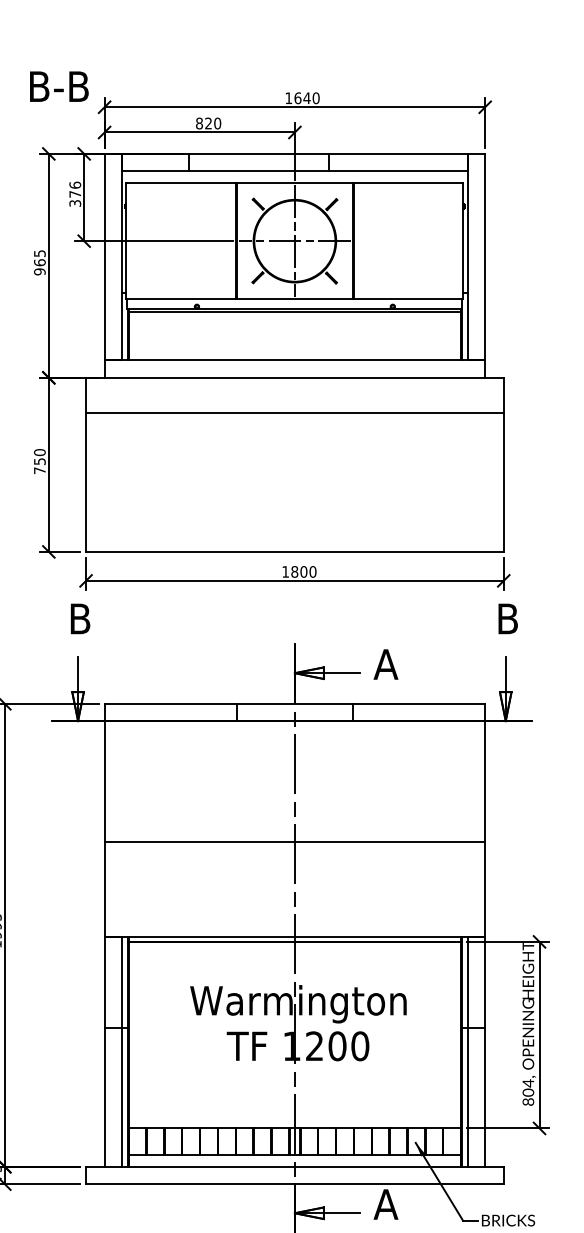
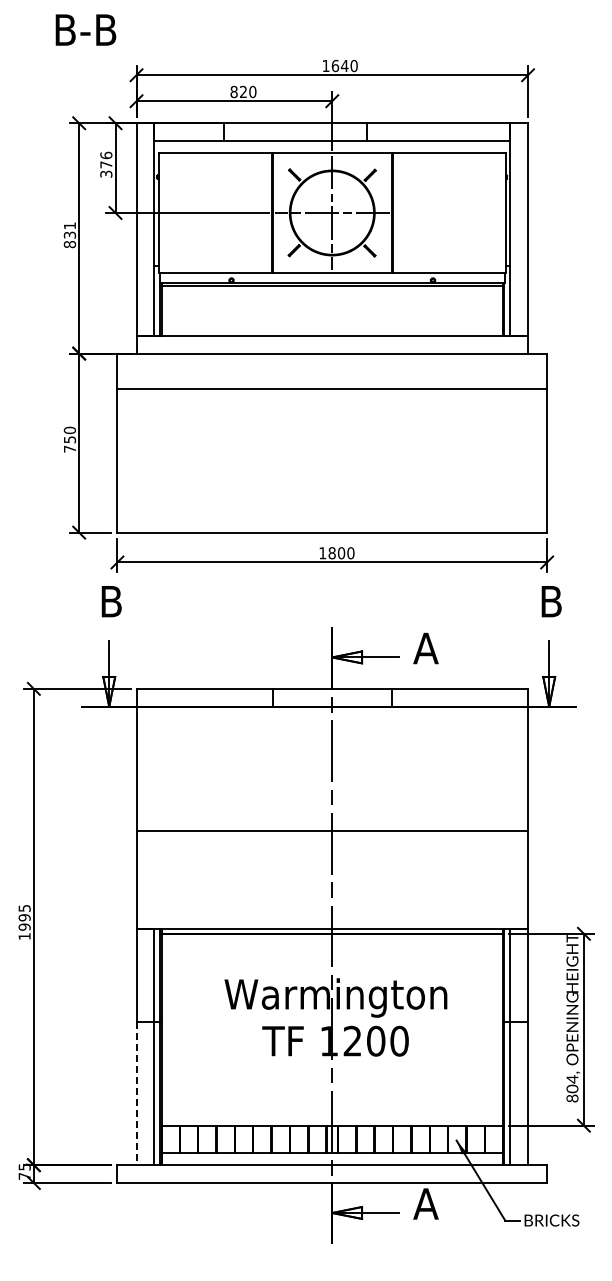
text: (58, 86) -> (85, 29), moved
text: (39, 263) -> (69, 235), 965 -> 831
line: (104, 1097) -> (136, 1093), solid -> dashed

